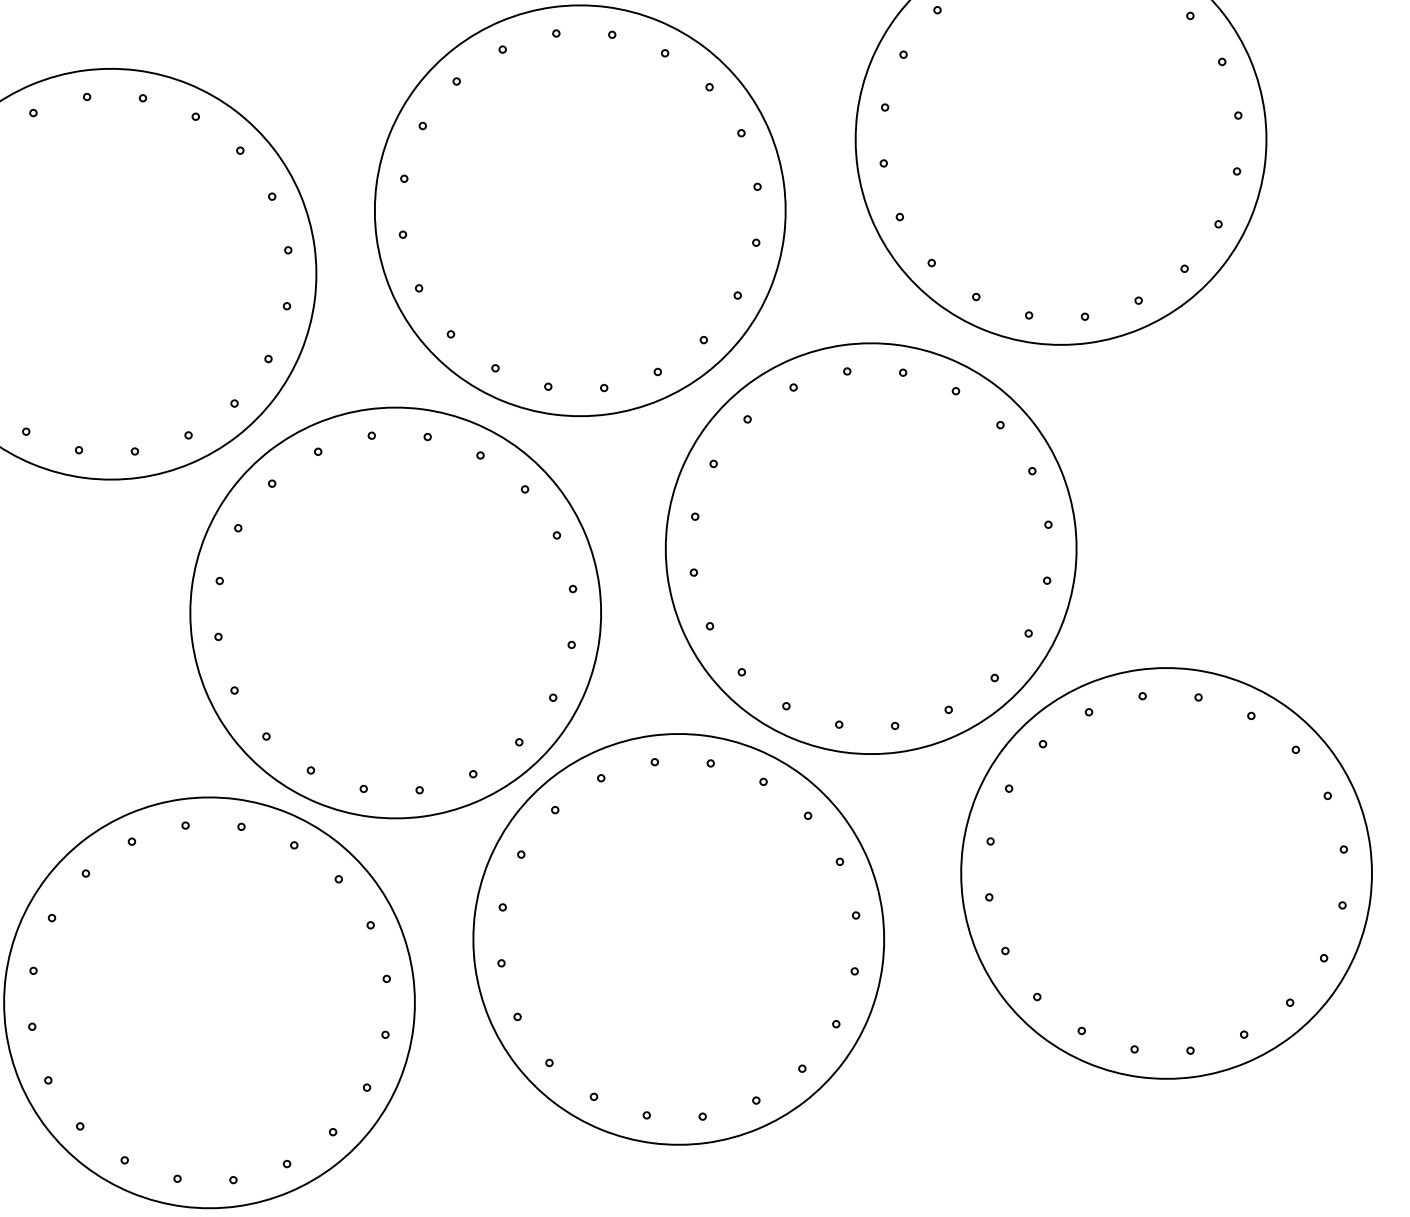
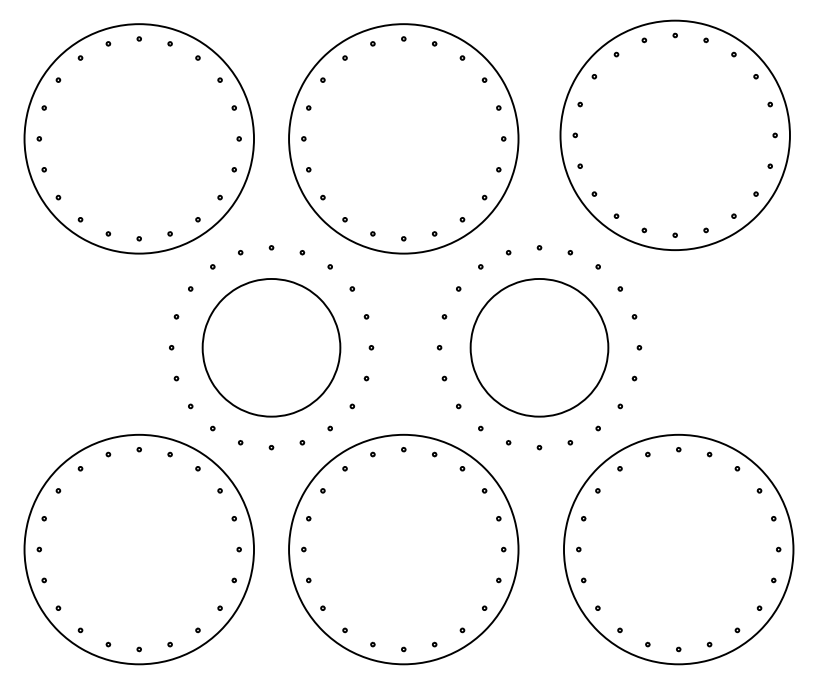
part: (871, 548) -> (539, 347), size x0.6
part: (395, 612) -> (271, 347), size x0.6

